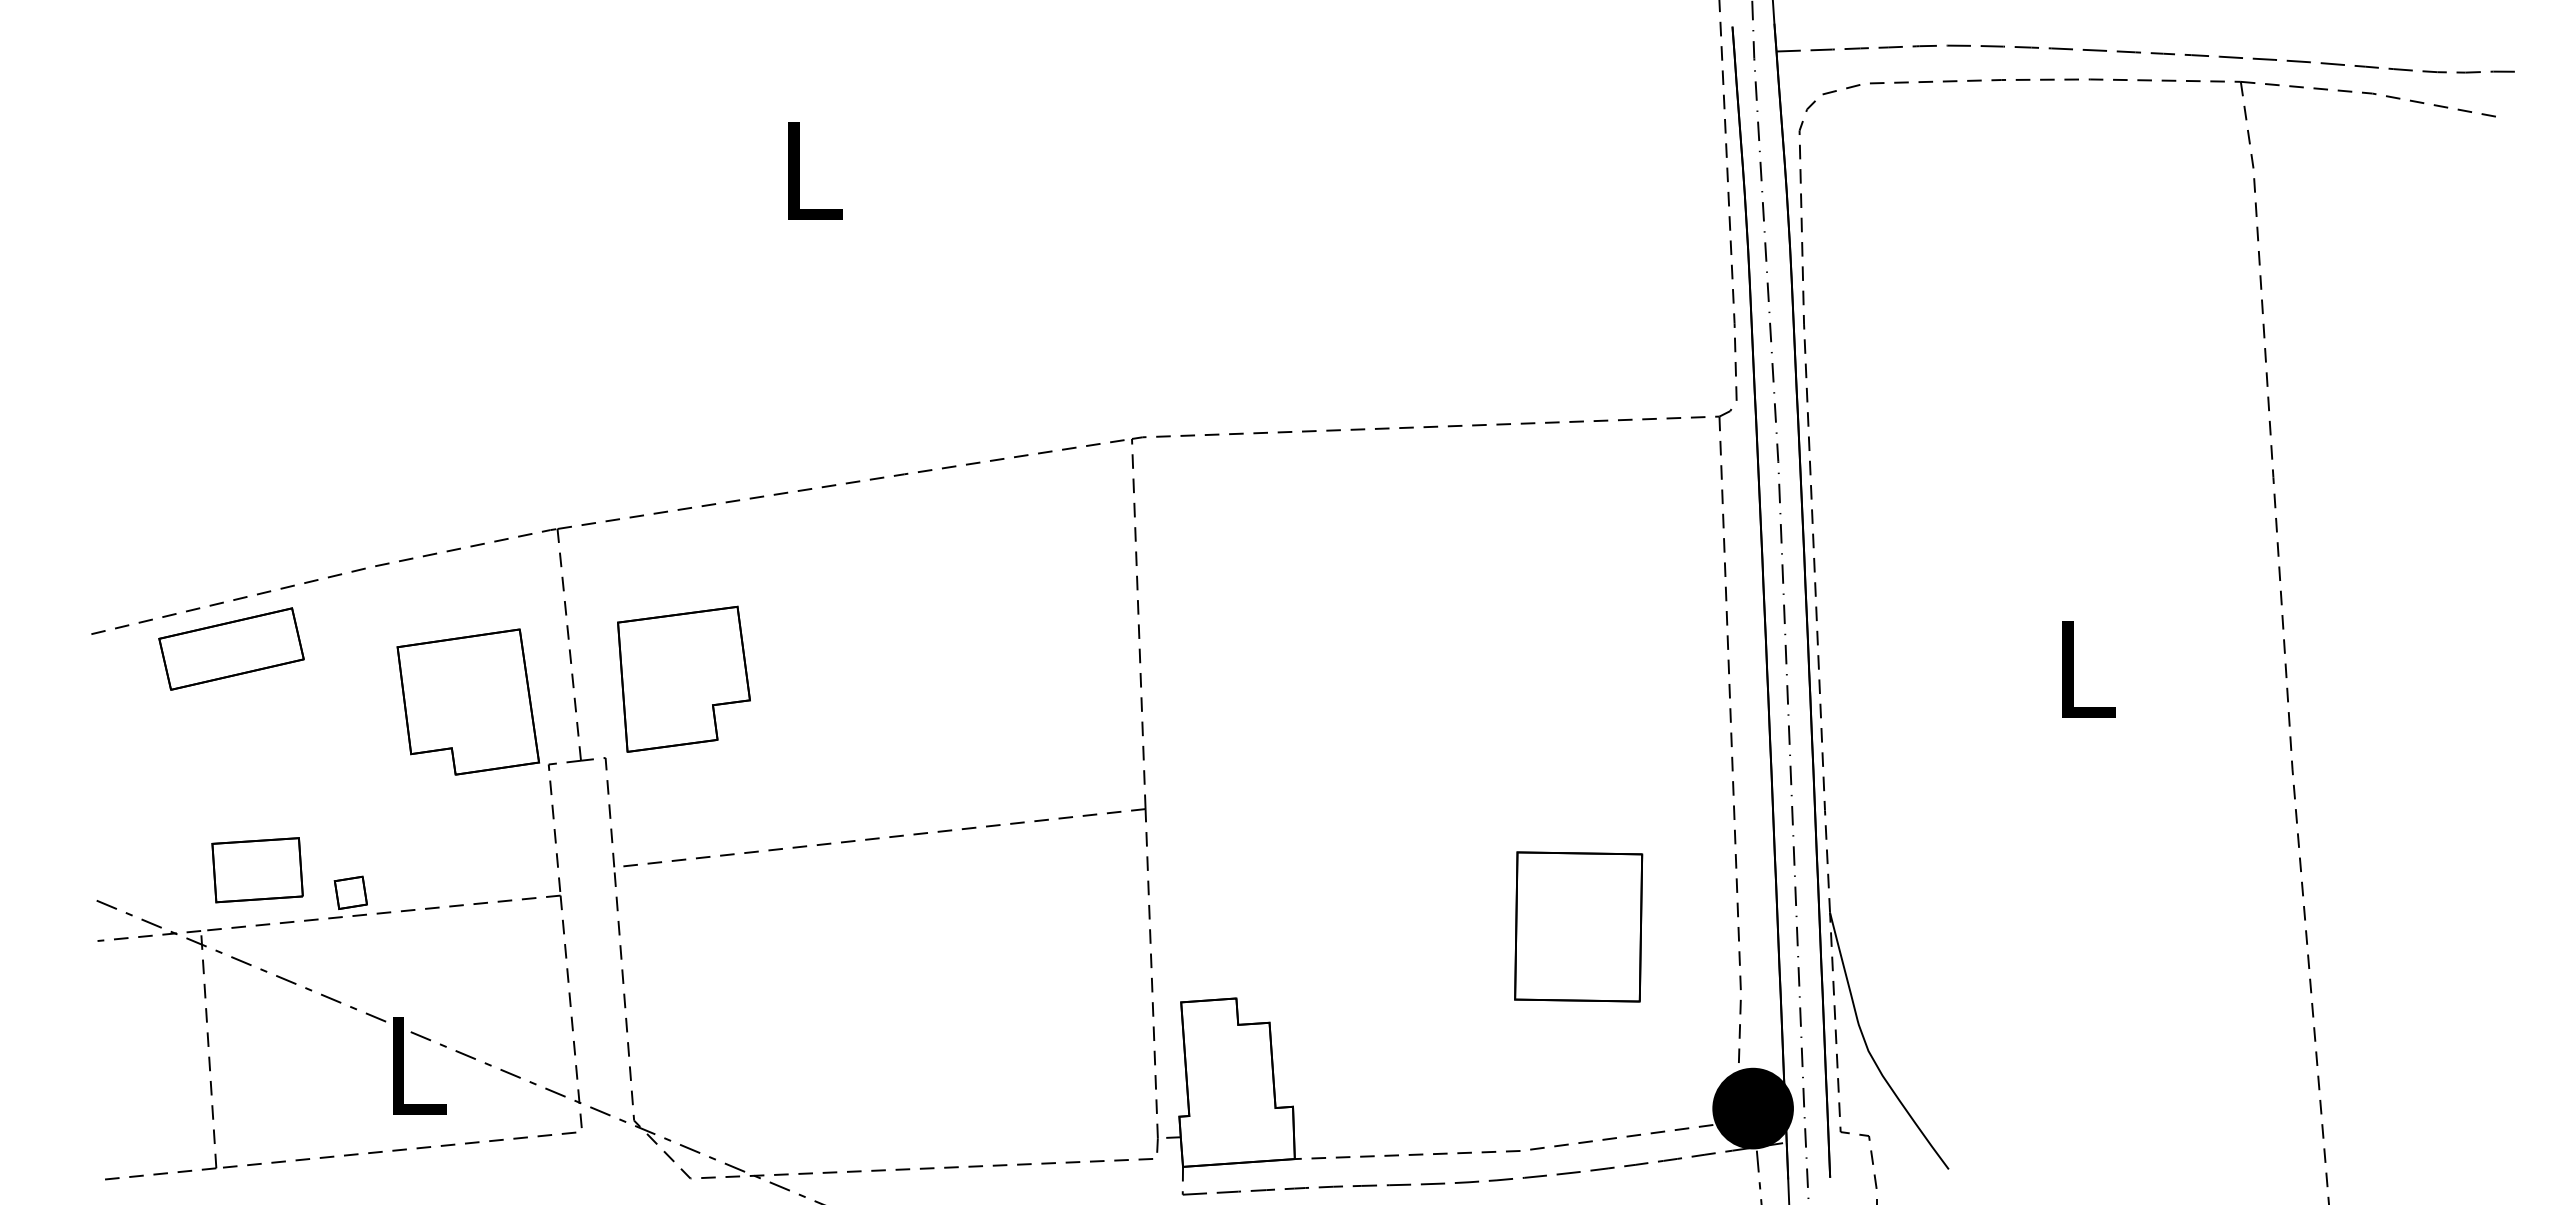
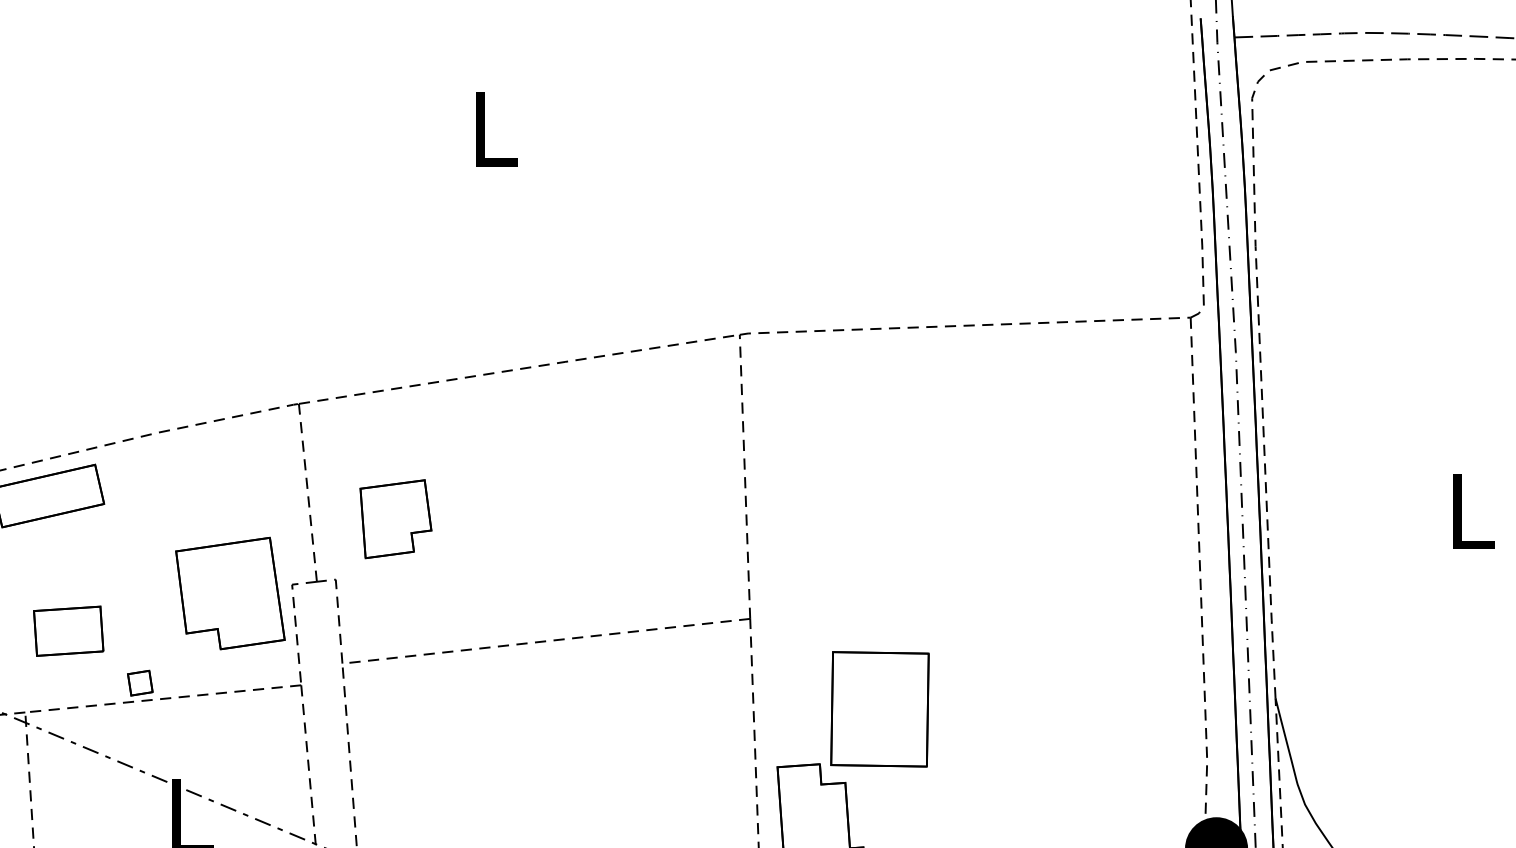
part: (683, 678) -> (395, 518), size x0.7
part: (467, 701) -> (229, 593), moved
part: (257, 870) -> (68, 631), moved
part: (1578, 926) -> (879, 709), moved

